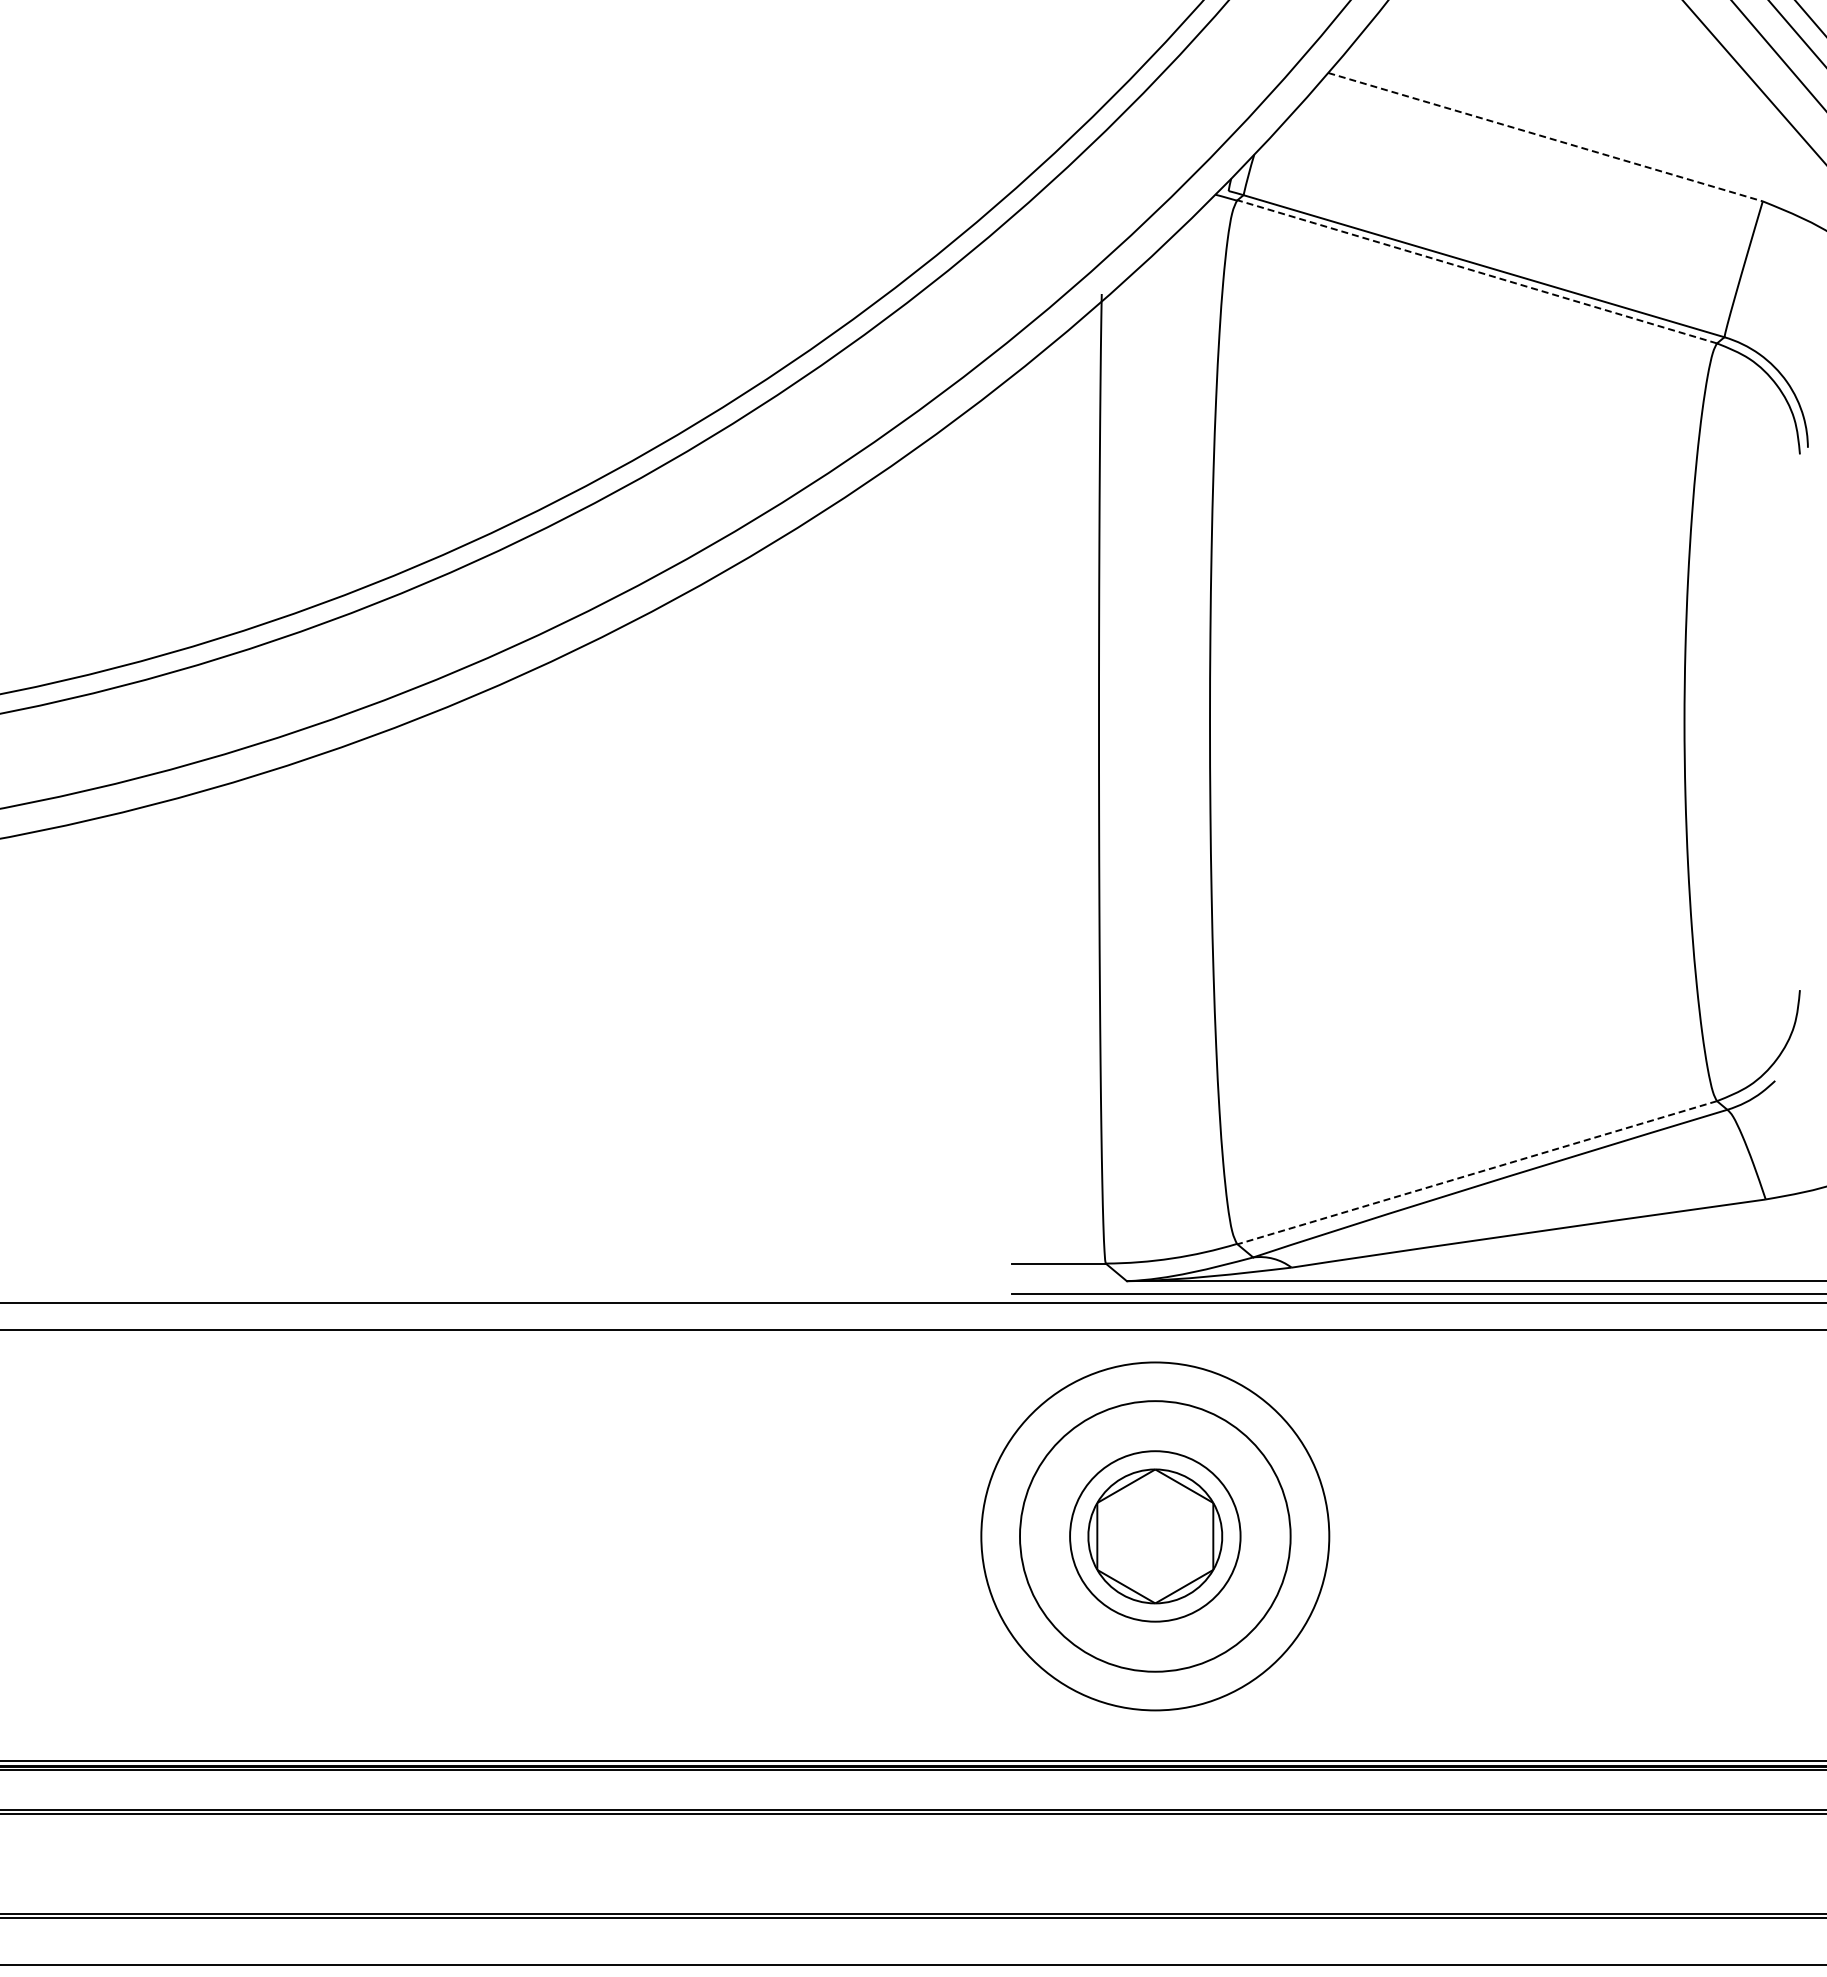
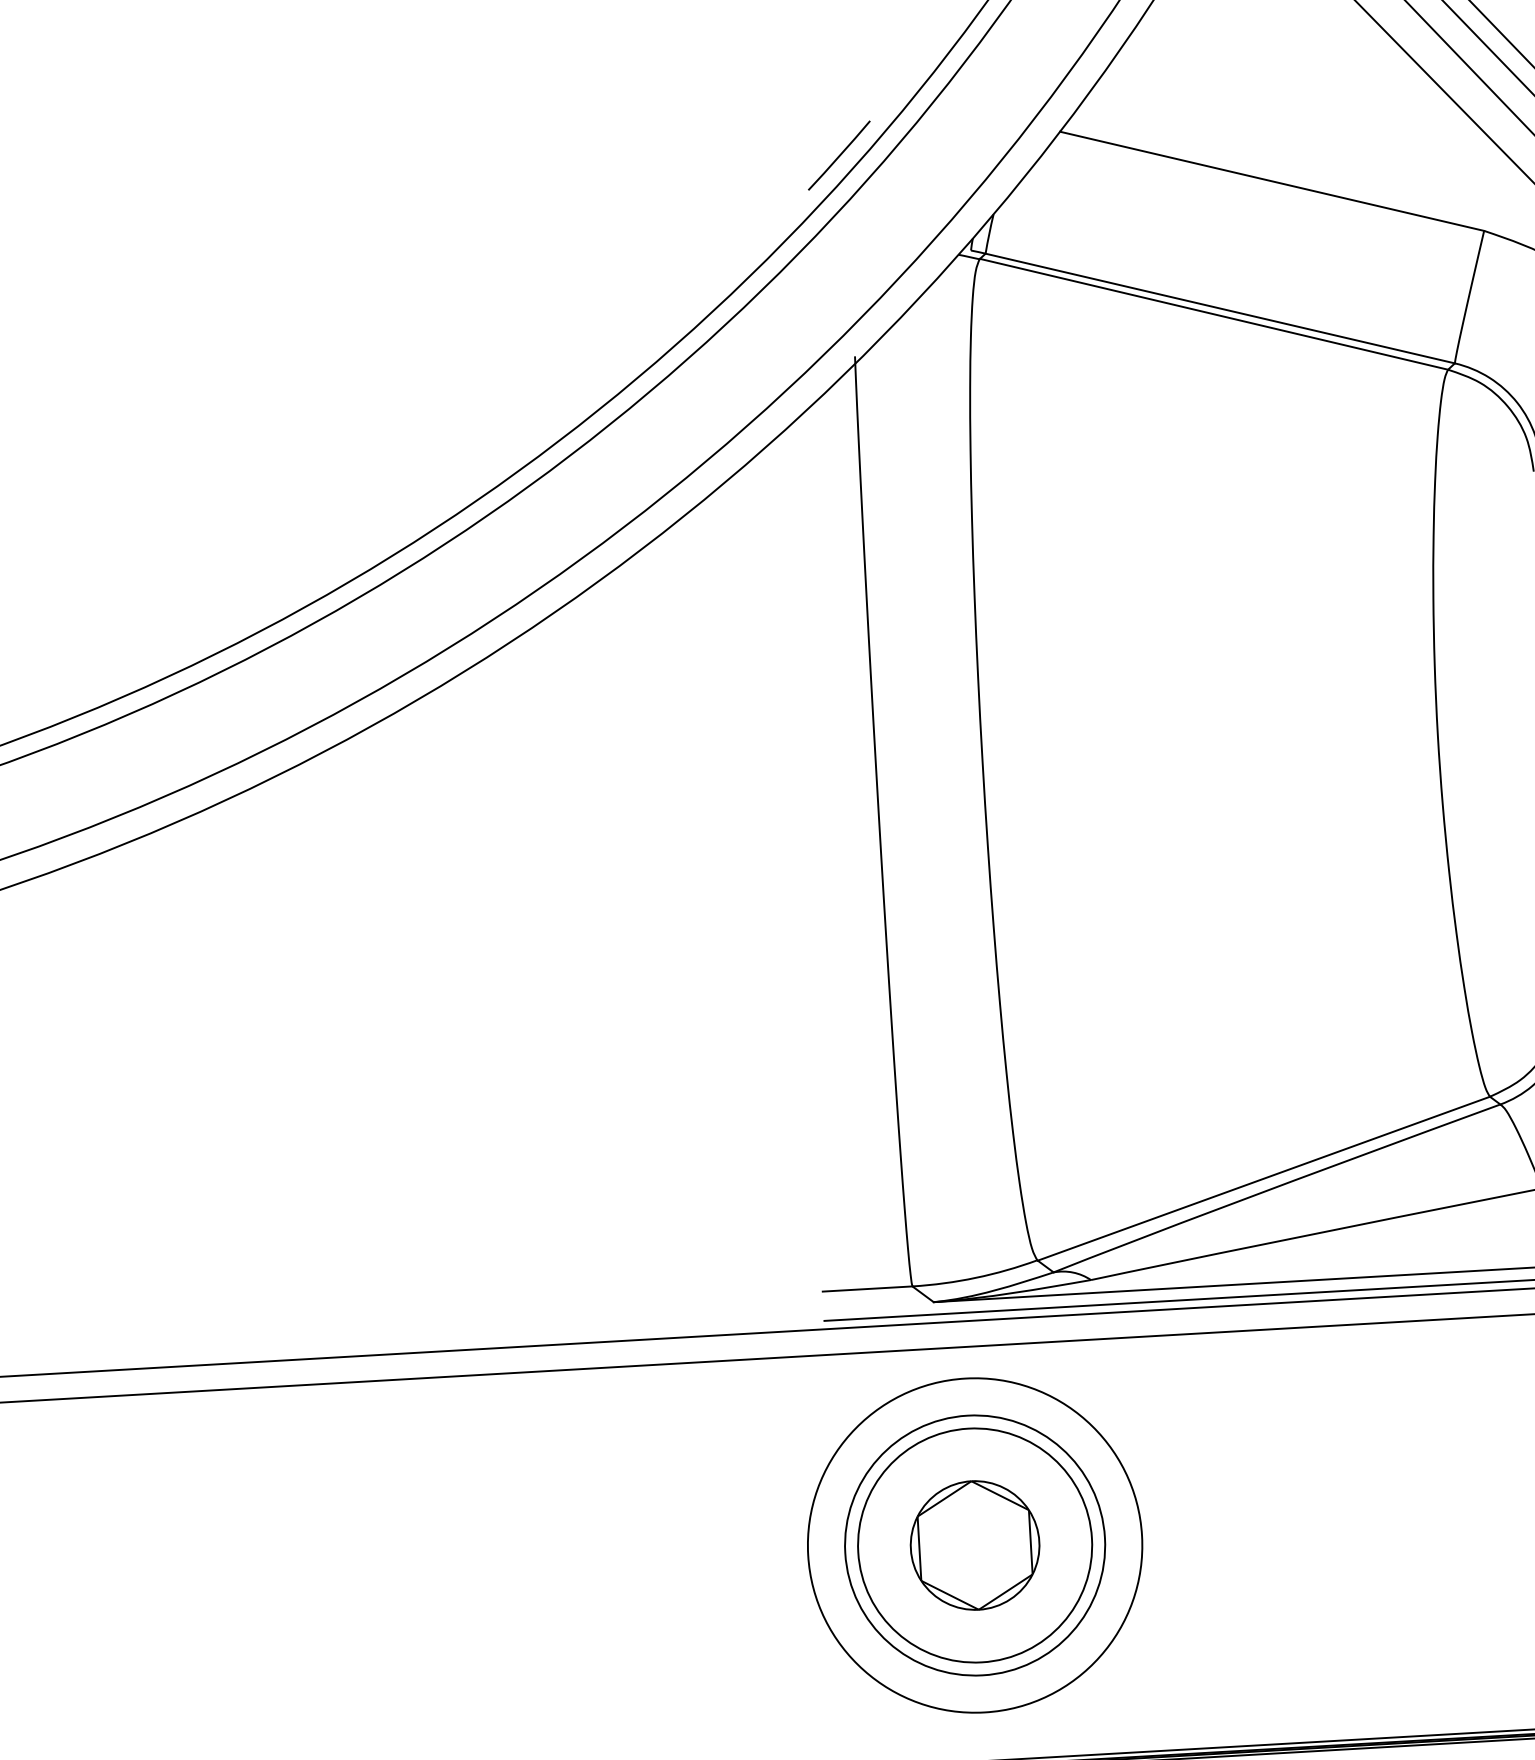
line: (1097, 84) -> (839, 155), added
line: (1545, 137) -> (1272, 181), dashed -> solid
line: (1476, 271) -> (1213, 314), dashed -> solid
line: (1476, 1172) -> (1263, 1178), dashed -> solid
circle: (1155, 1536) -> (975, 1545), size x1.43

